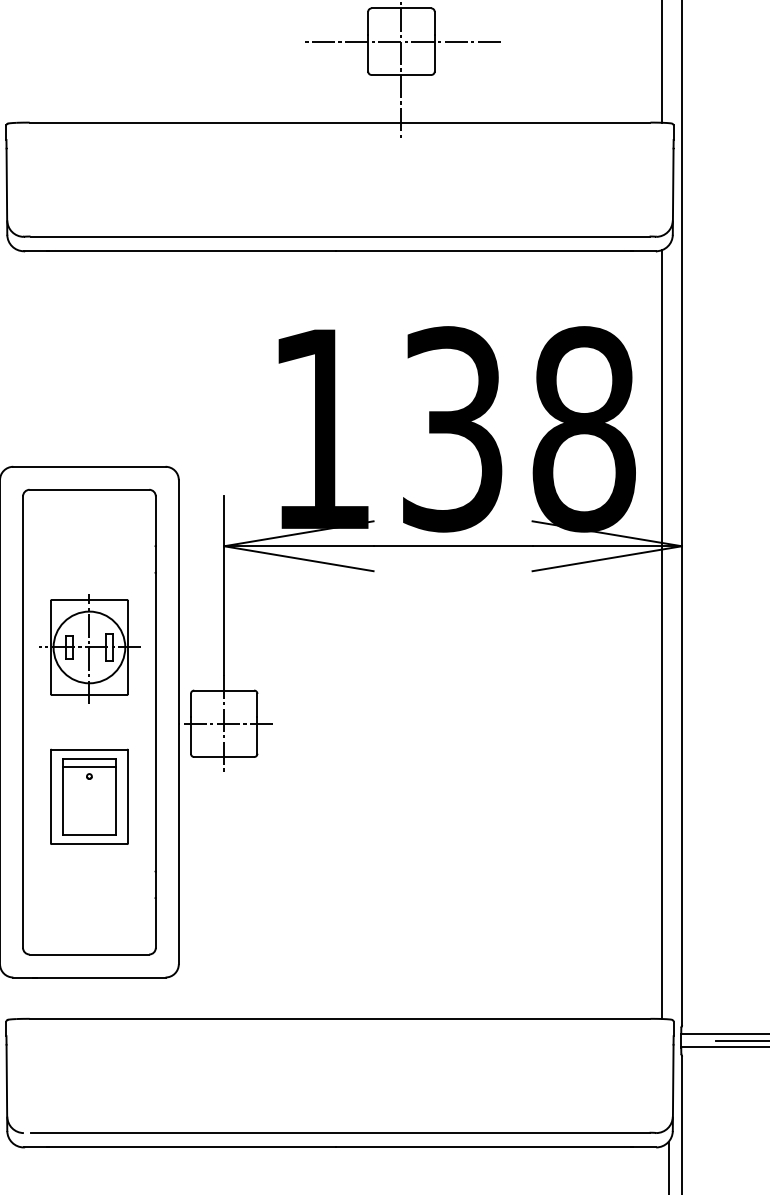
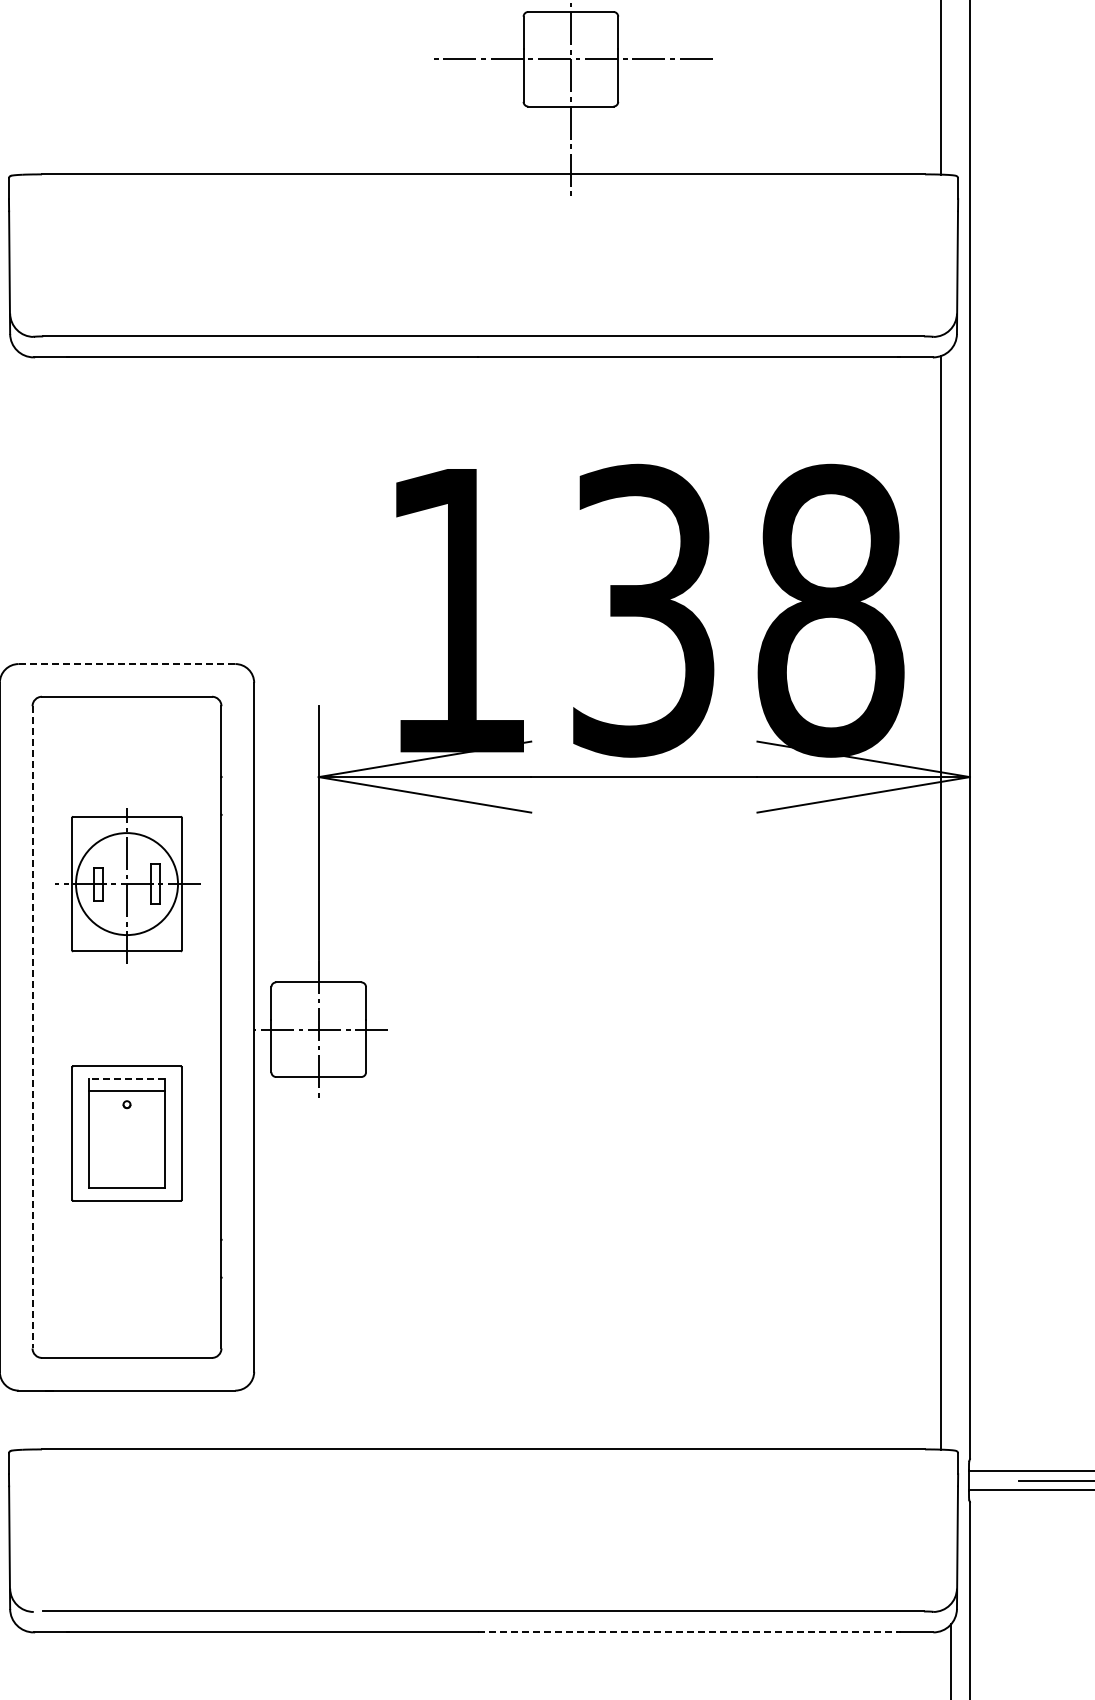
line: (89, 467) -> (127, 664), solid -> dashed
part: (89, 648) -> (127, 885), moved
line: (23, 722) -> (32, 1027), solid -> dashed
line: (89, 758) -> (127, 1079), solid -> dashed
line: (484, 1147) -> (688, 1632), solid -> dashed

